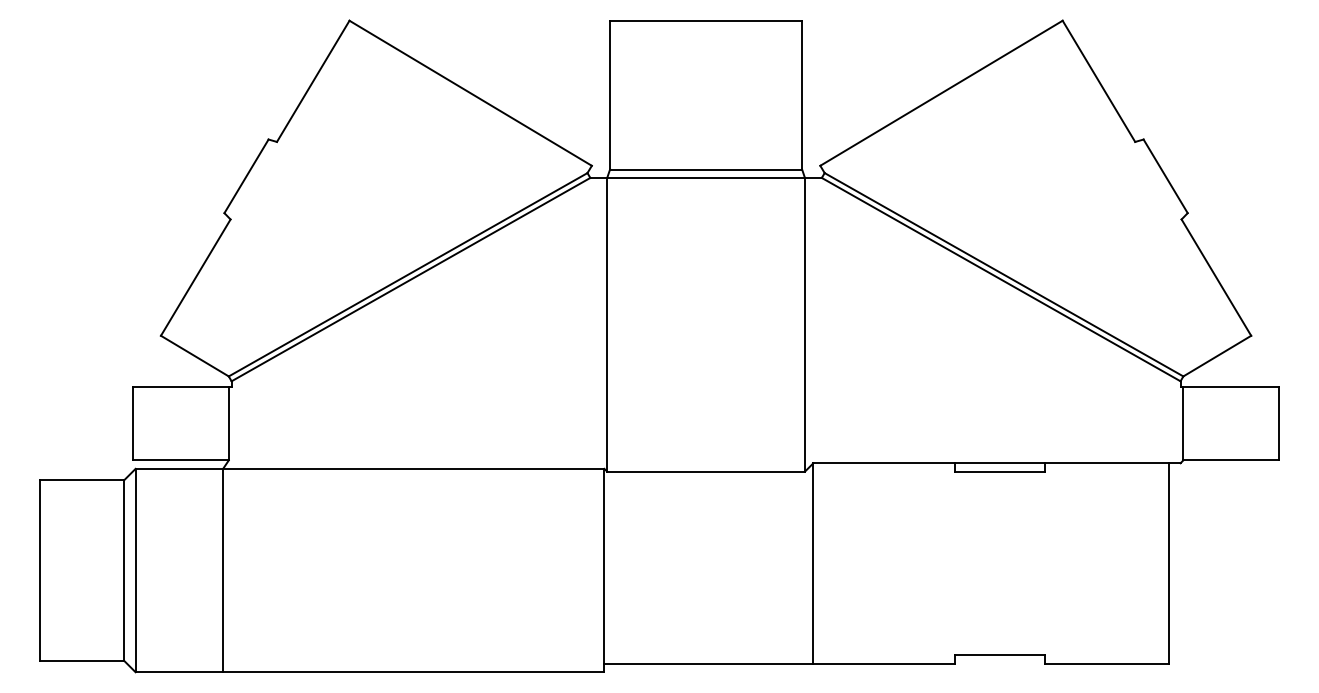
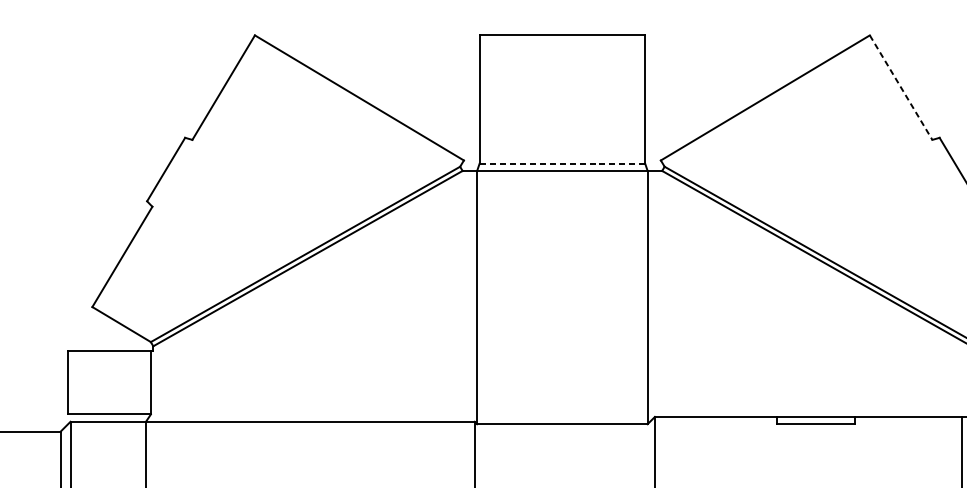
line: (1098, 81) -> (900, 87), solid -> dashed
line: (705, 169) -> (561, 163), solid -> dashed

